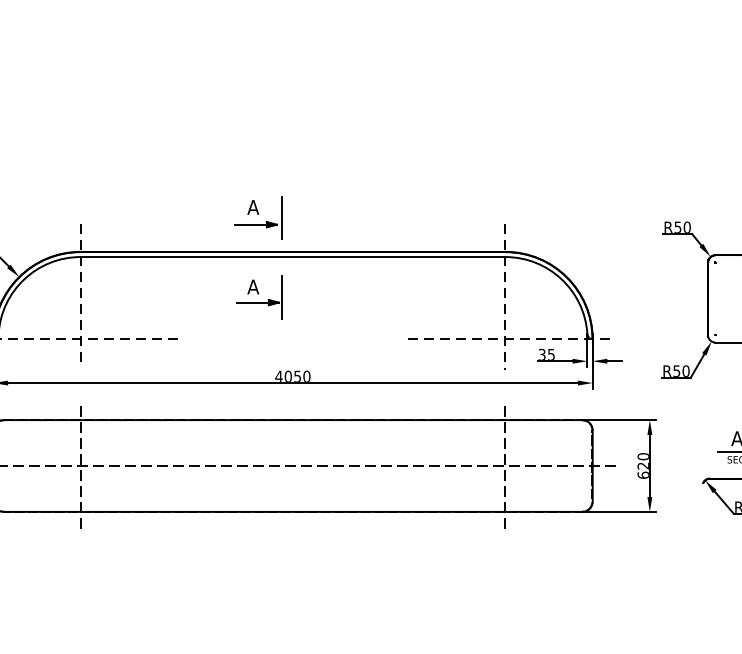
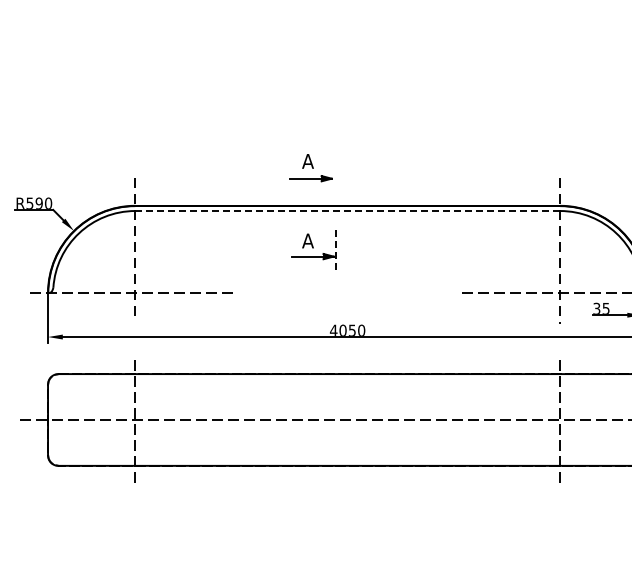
line: (281, 217) -> (336, 171), removed
line: (293, 257) -> (348, 211), solid -> dashed
line: (281, 297) -> (336, 251), solid -> dashed

